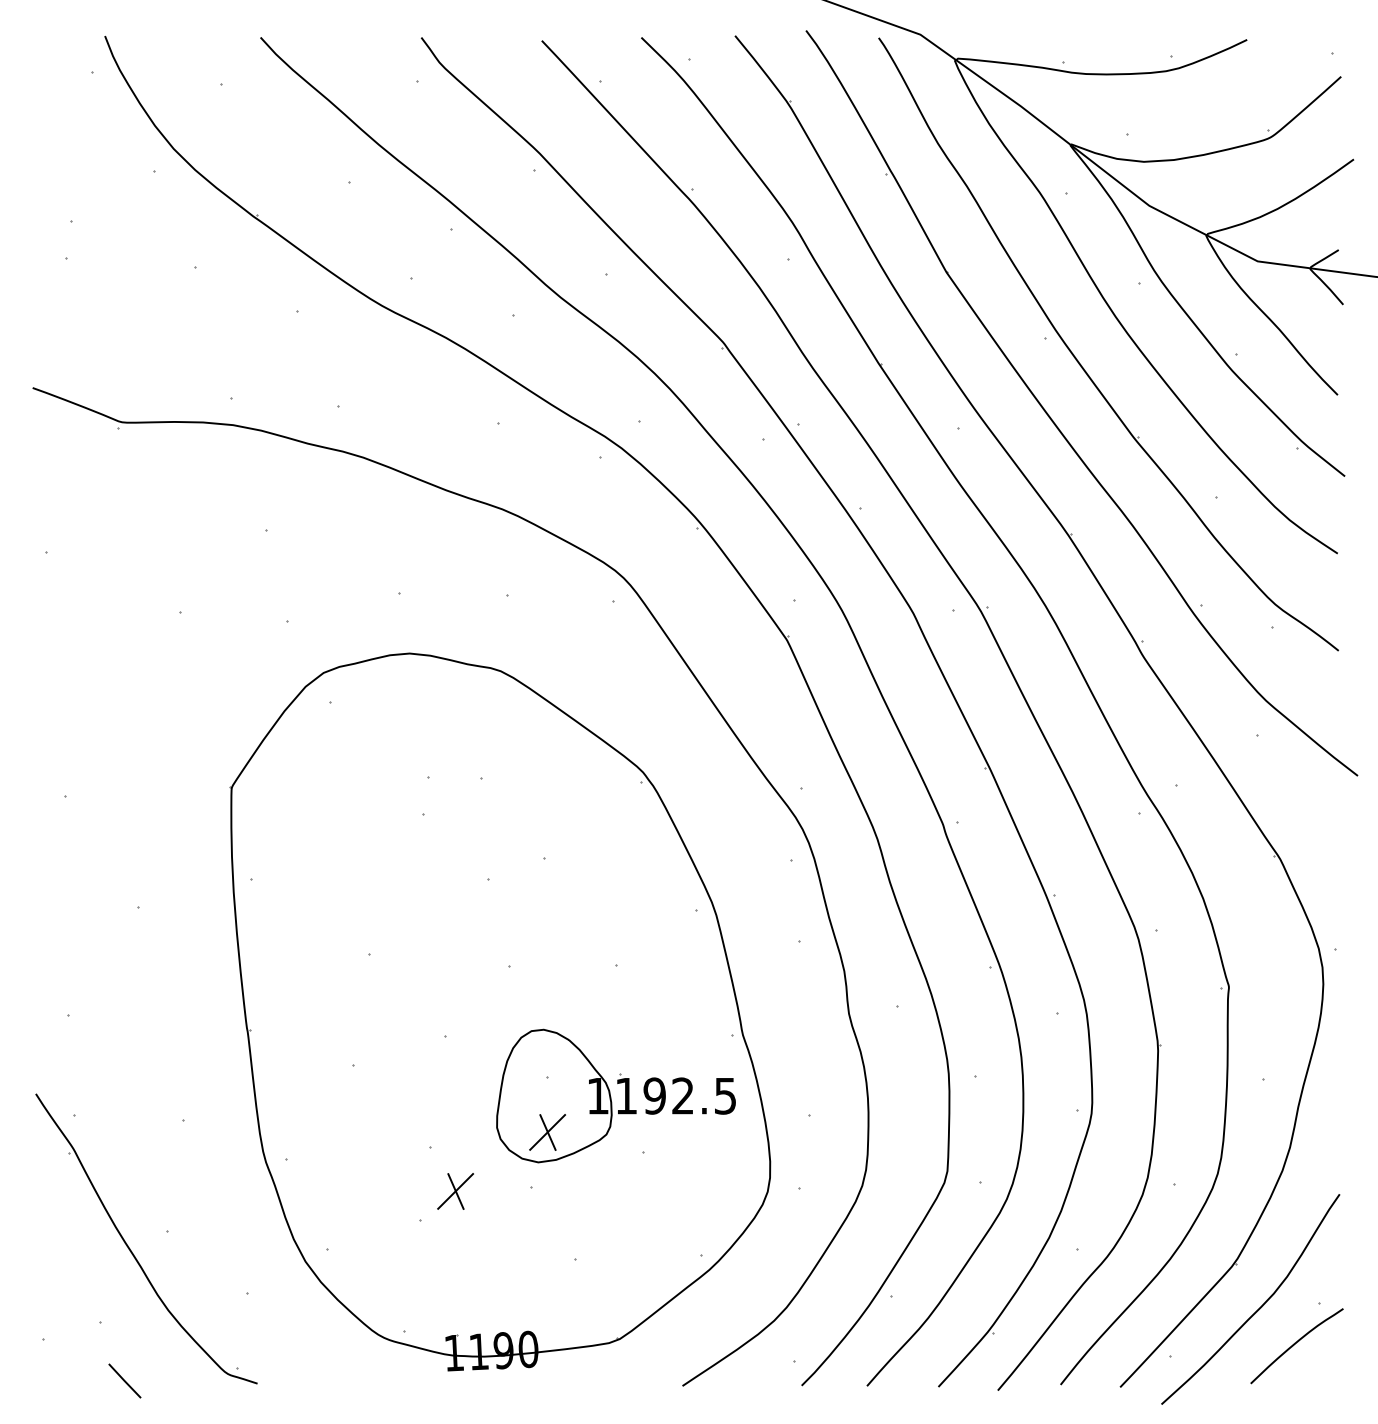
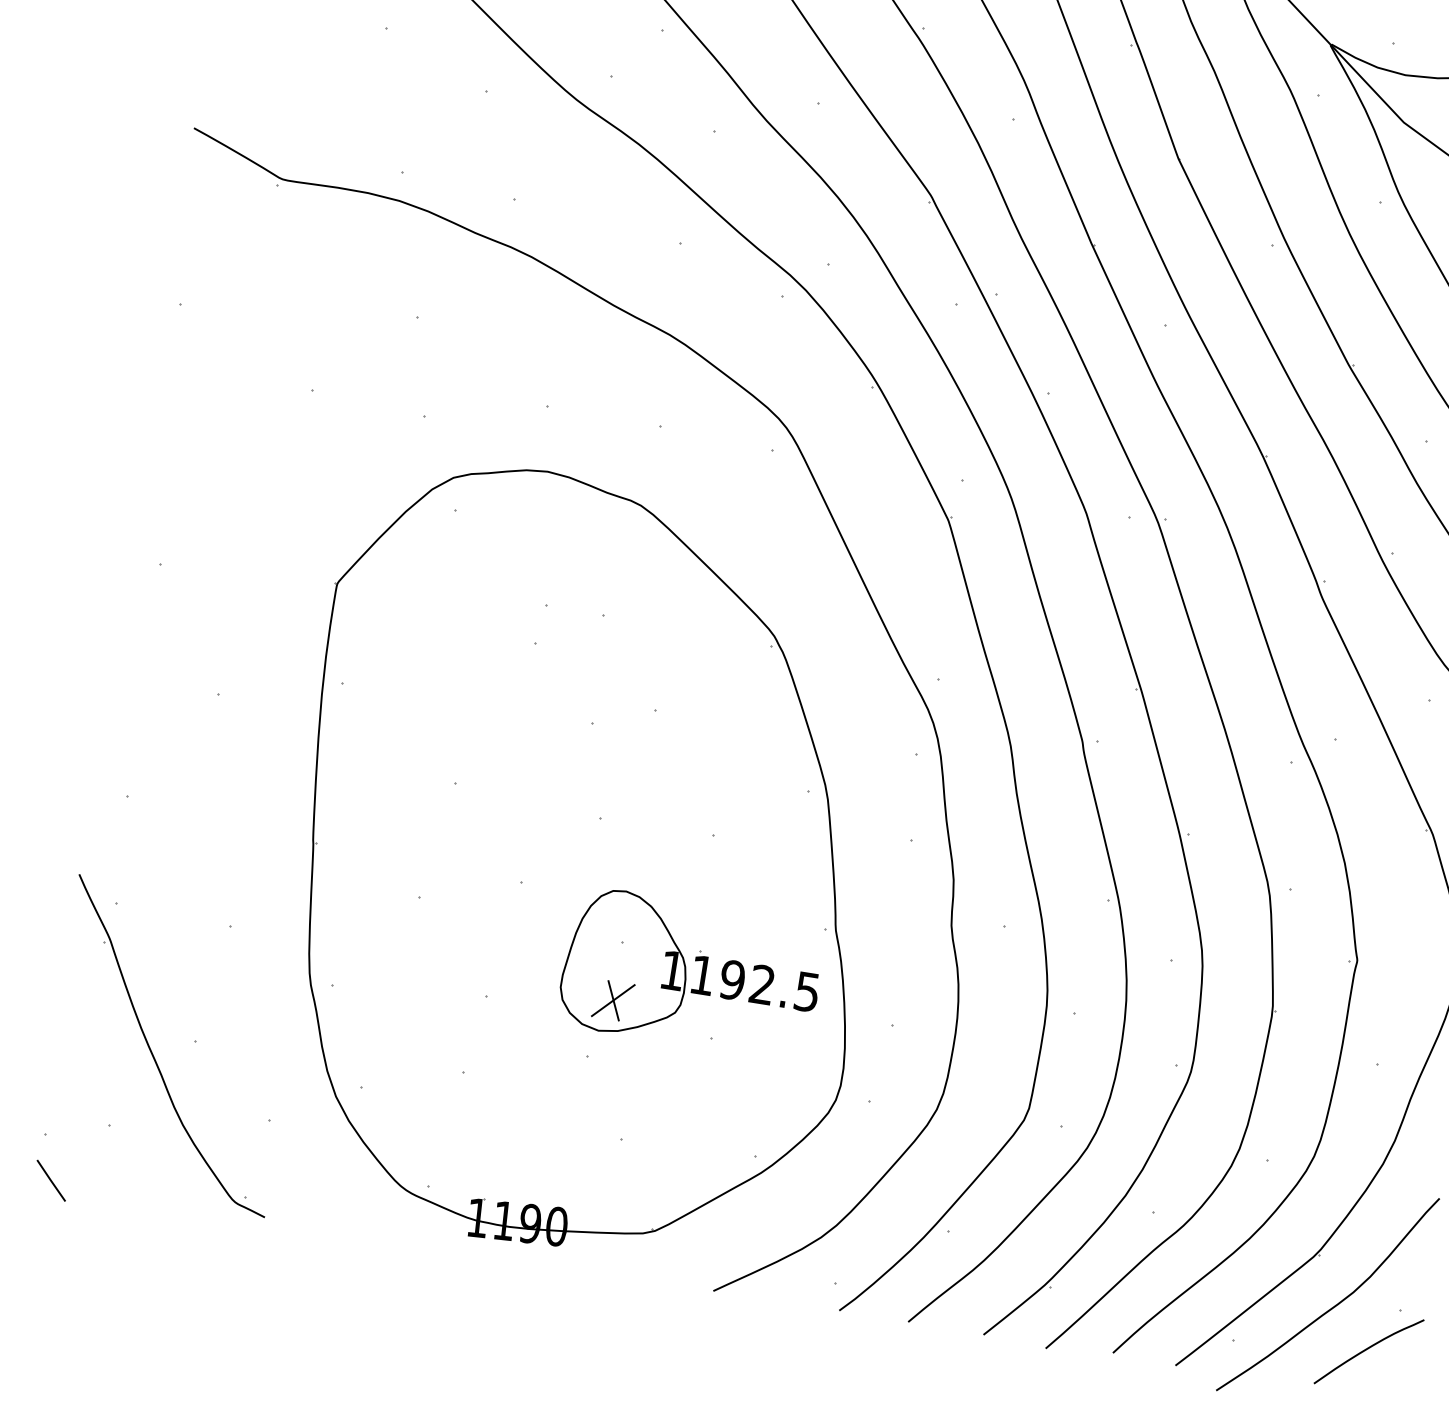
part: (455, 1191) -> (506, 1047), removed
line: (124, 1380) -> (50, 1180), moved

